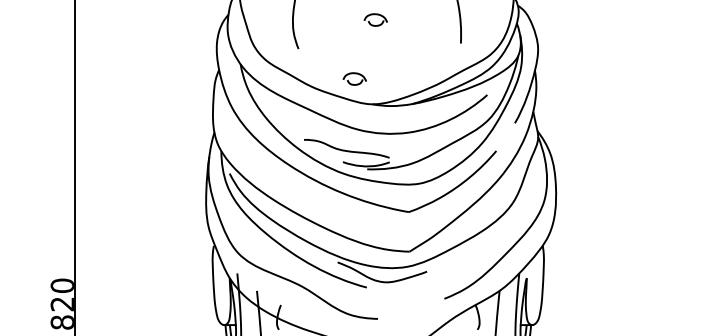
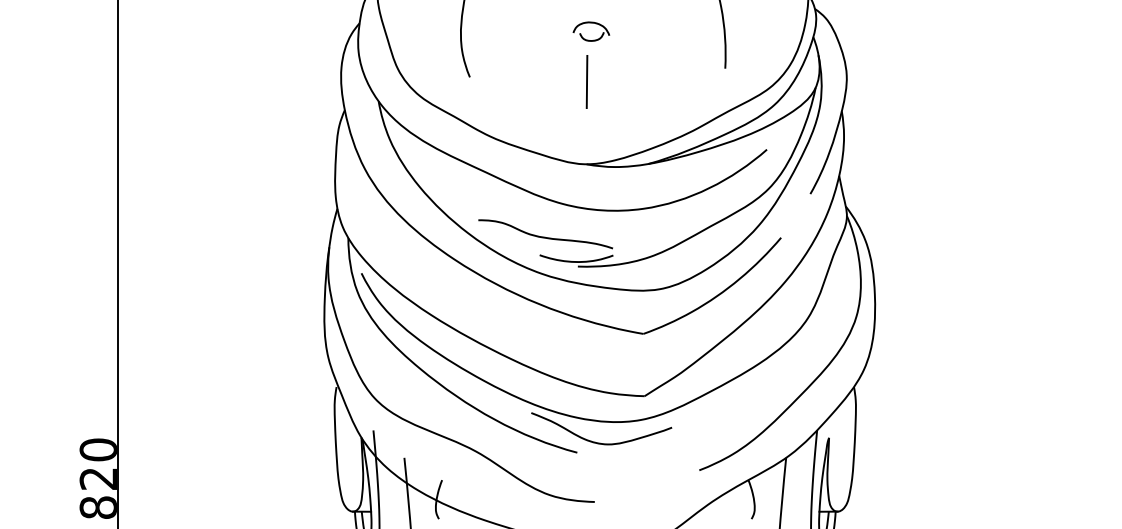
line: (372, 51) -> (586, 81), added
part: (354, 78) -> (557, 123), removed

